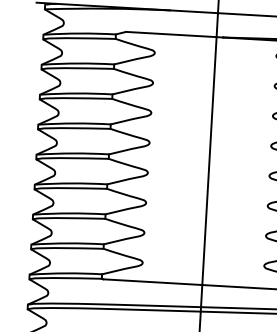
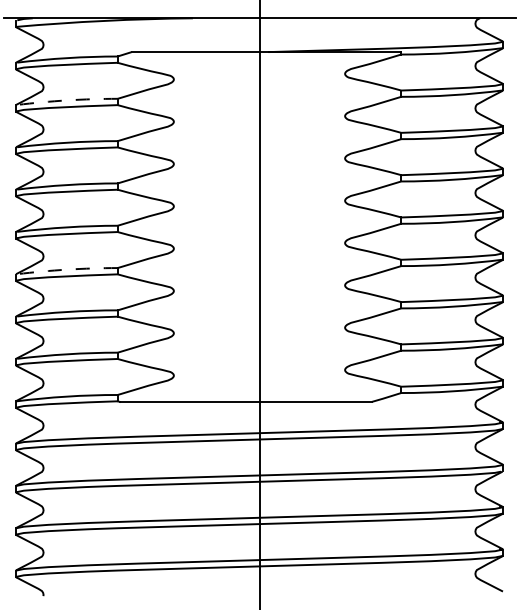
arc: (78, 63) -> (67, 100), solid -> dashed
arc: (71, 183) -> (67, 269), solid -> dashed

